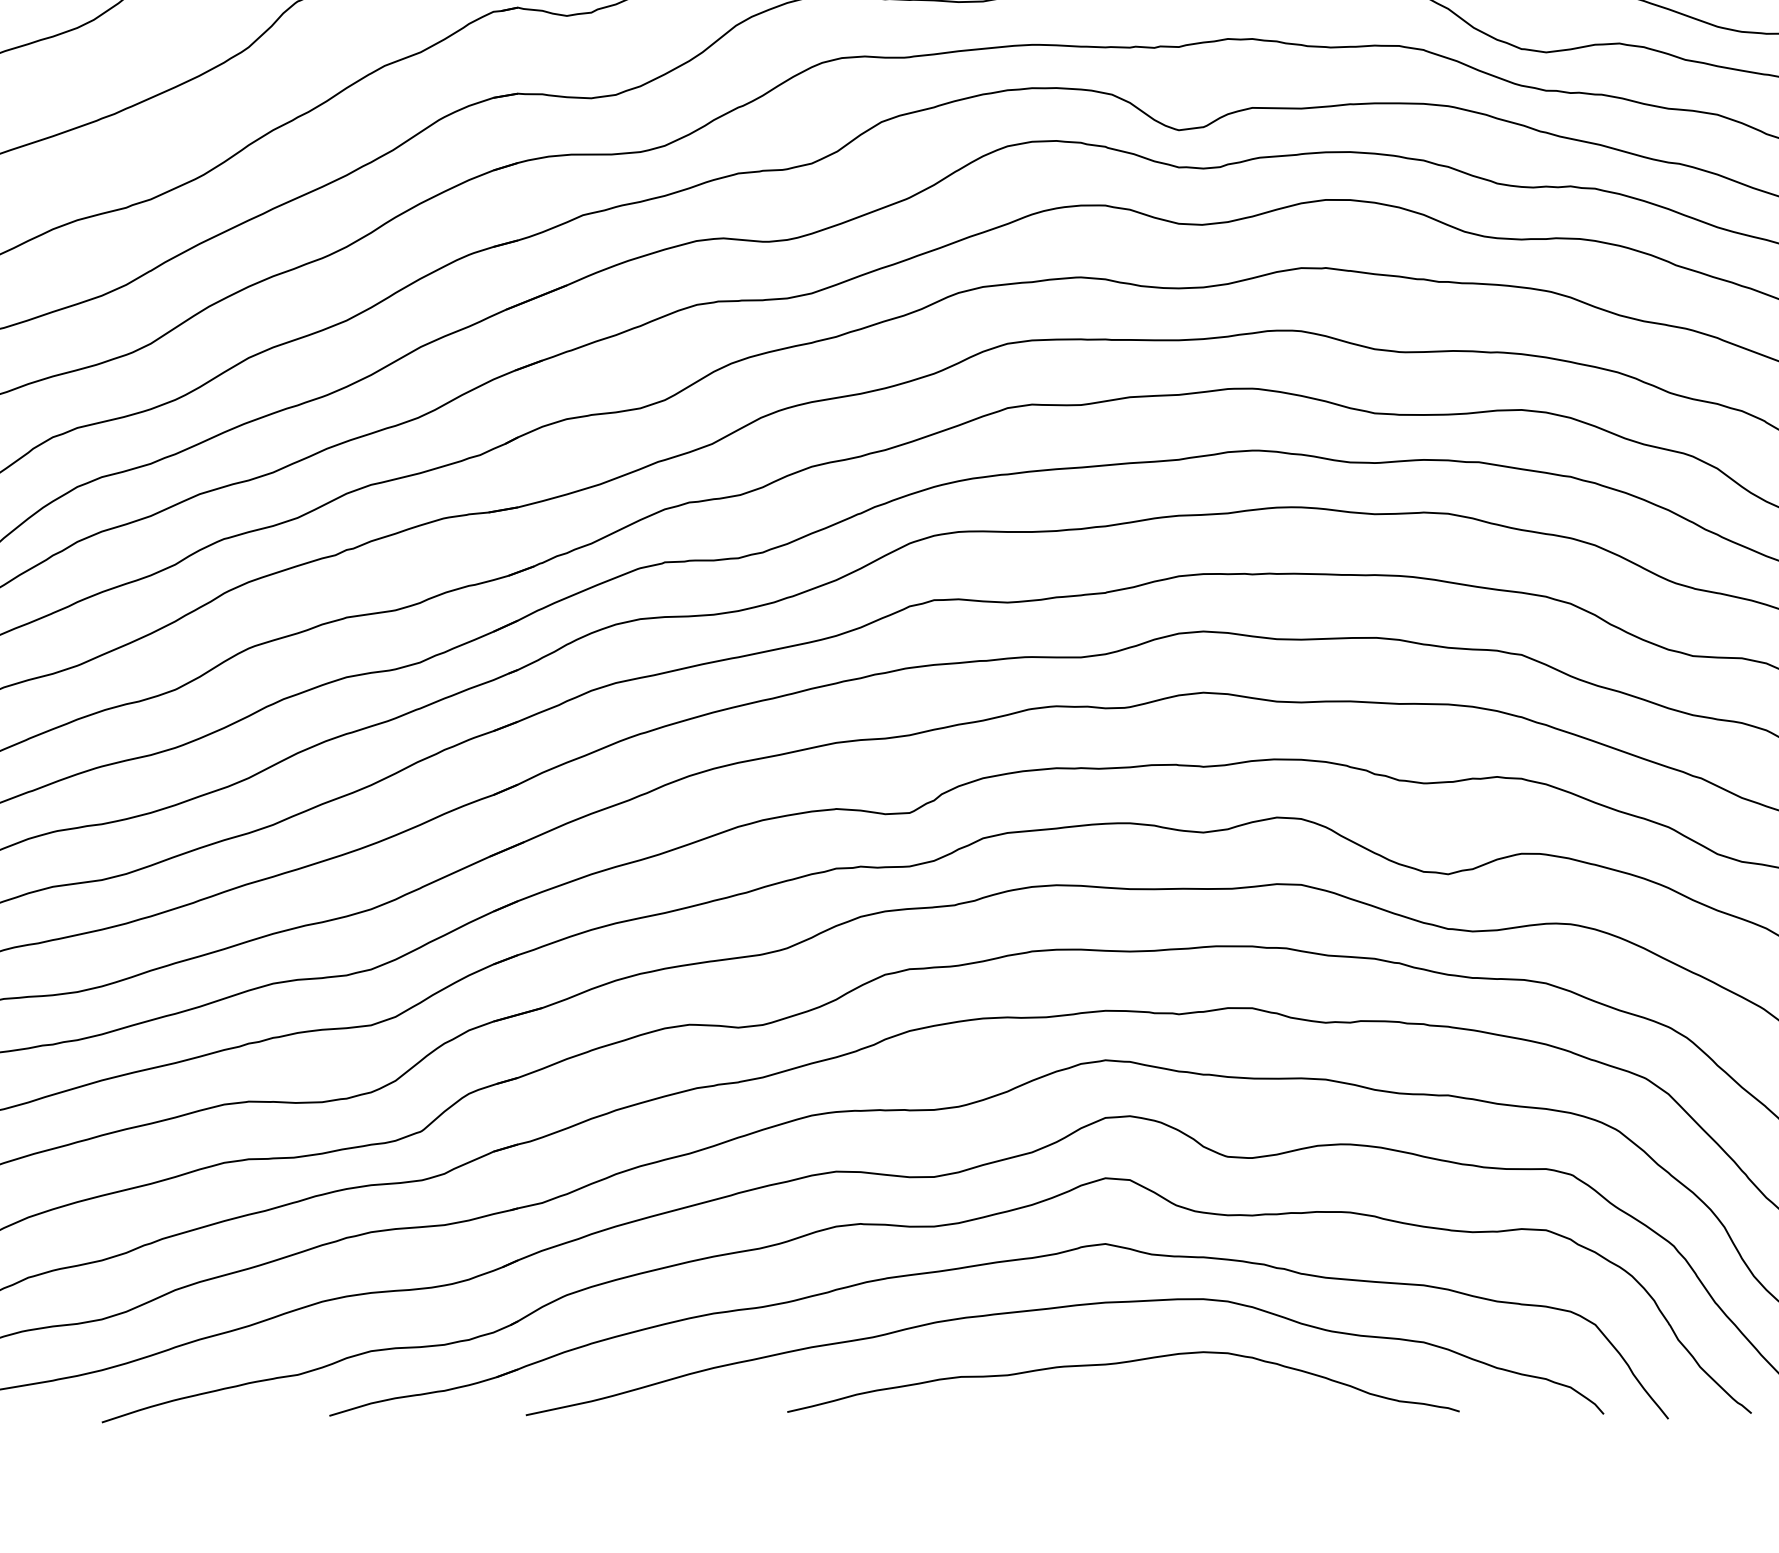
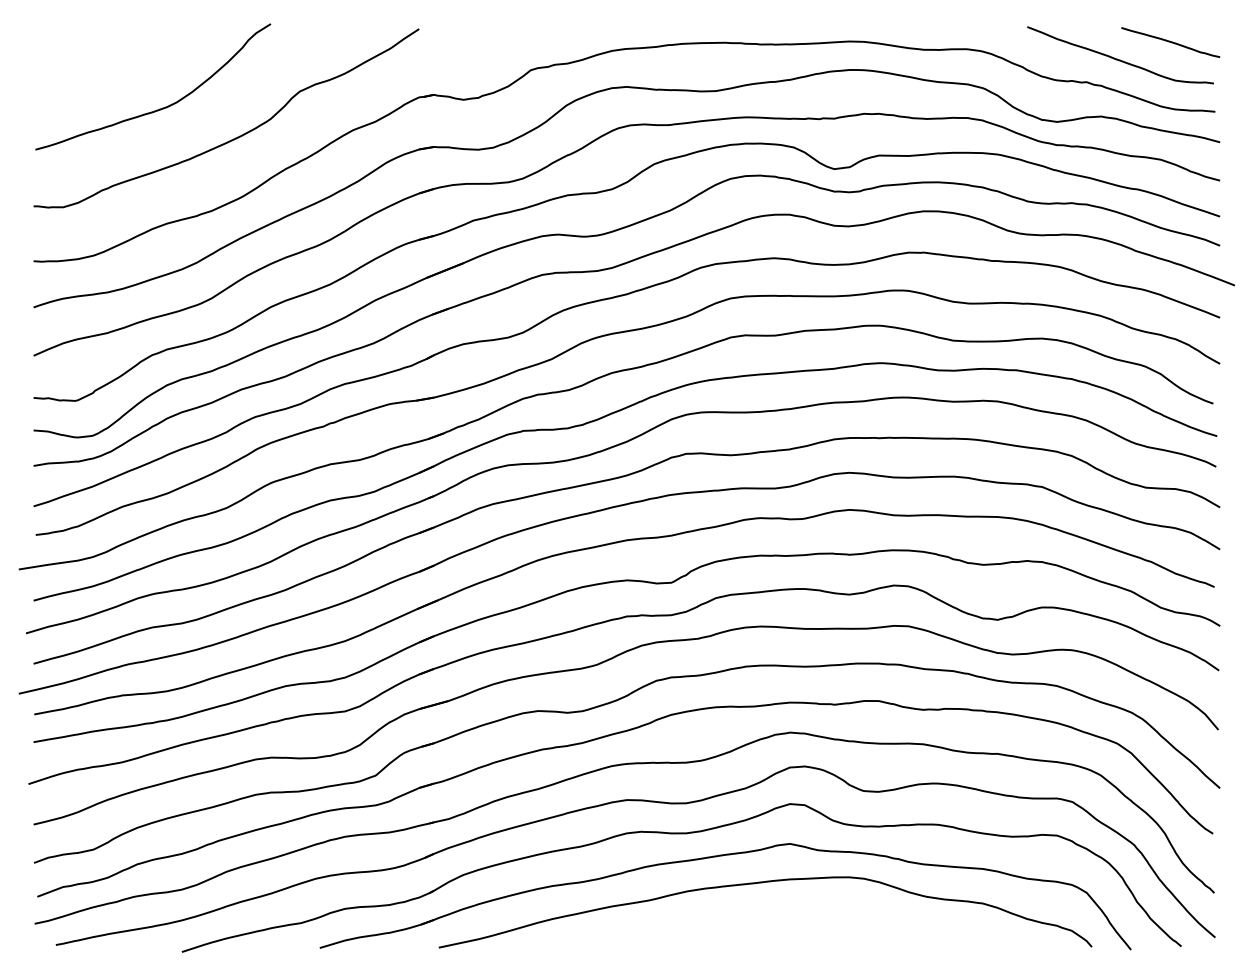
curve: (1116, 1365) -> (796, 917), removed

